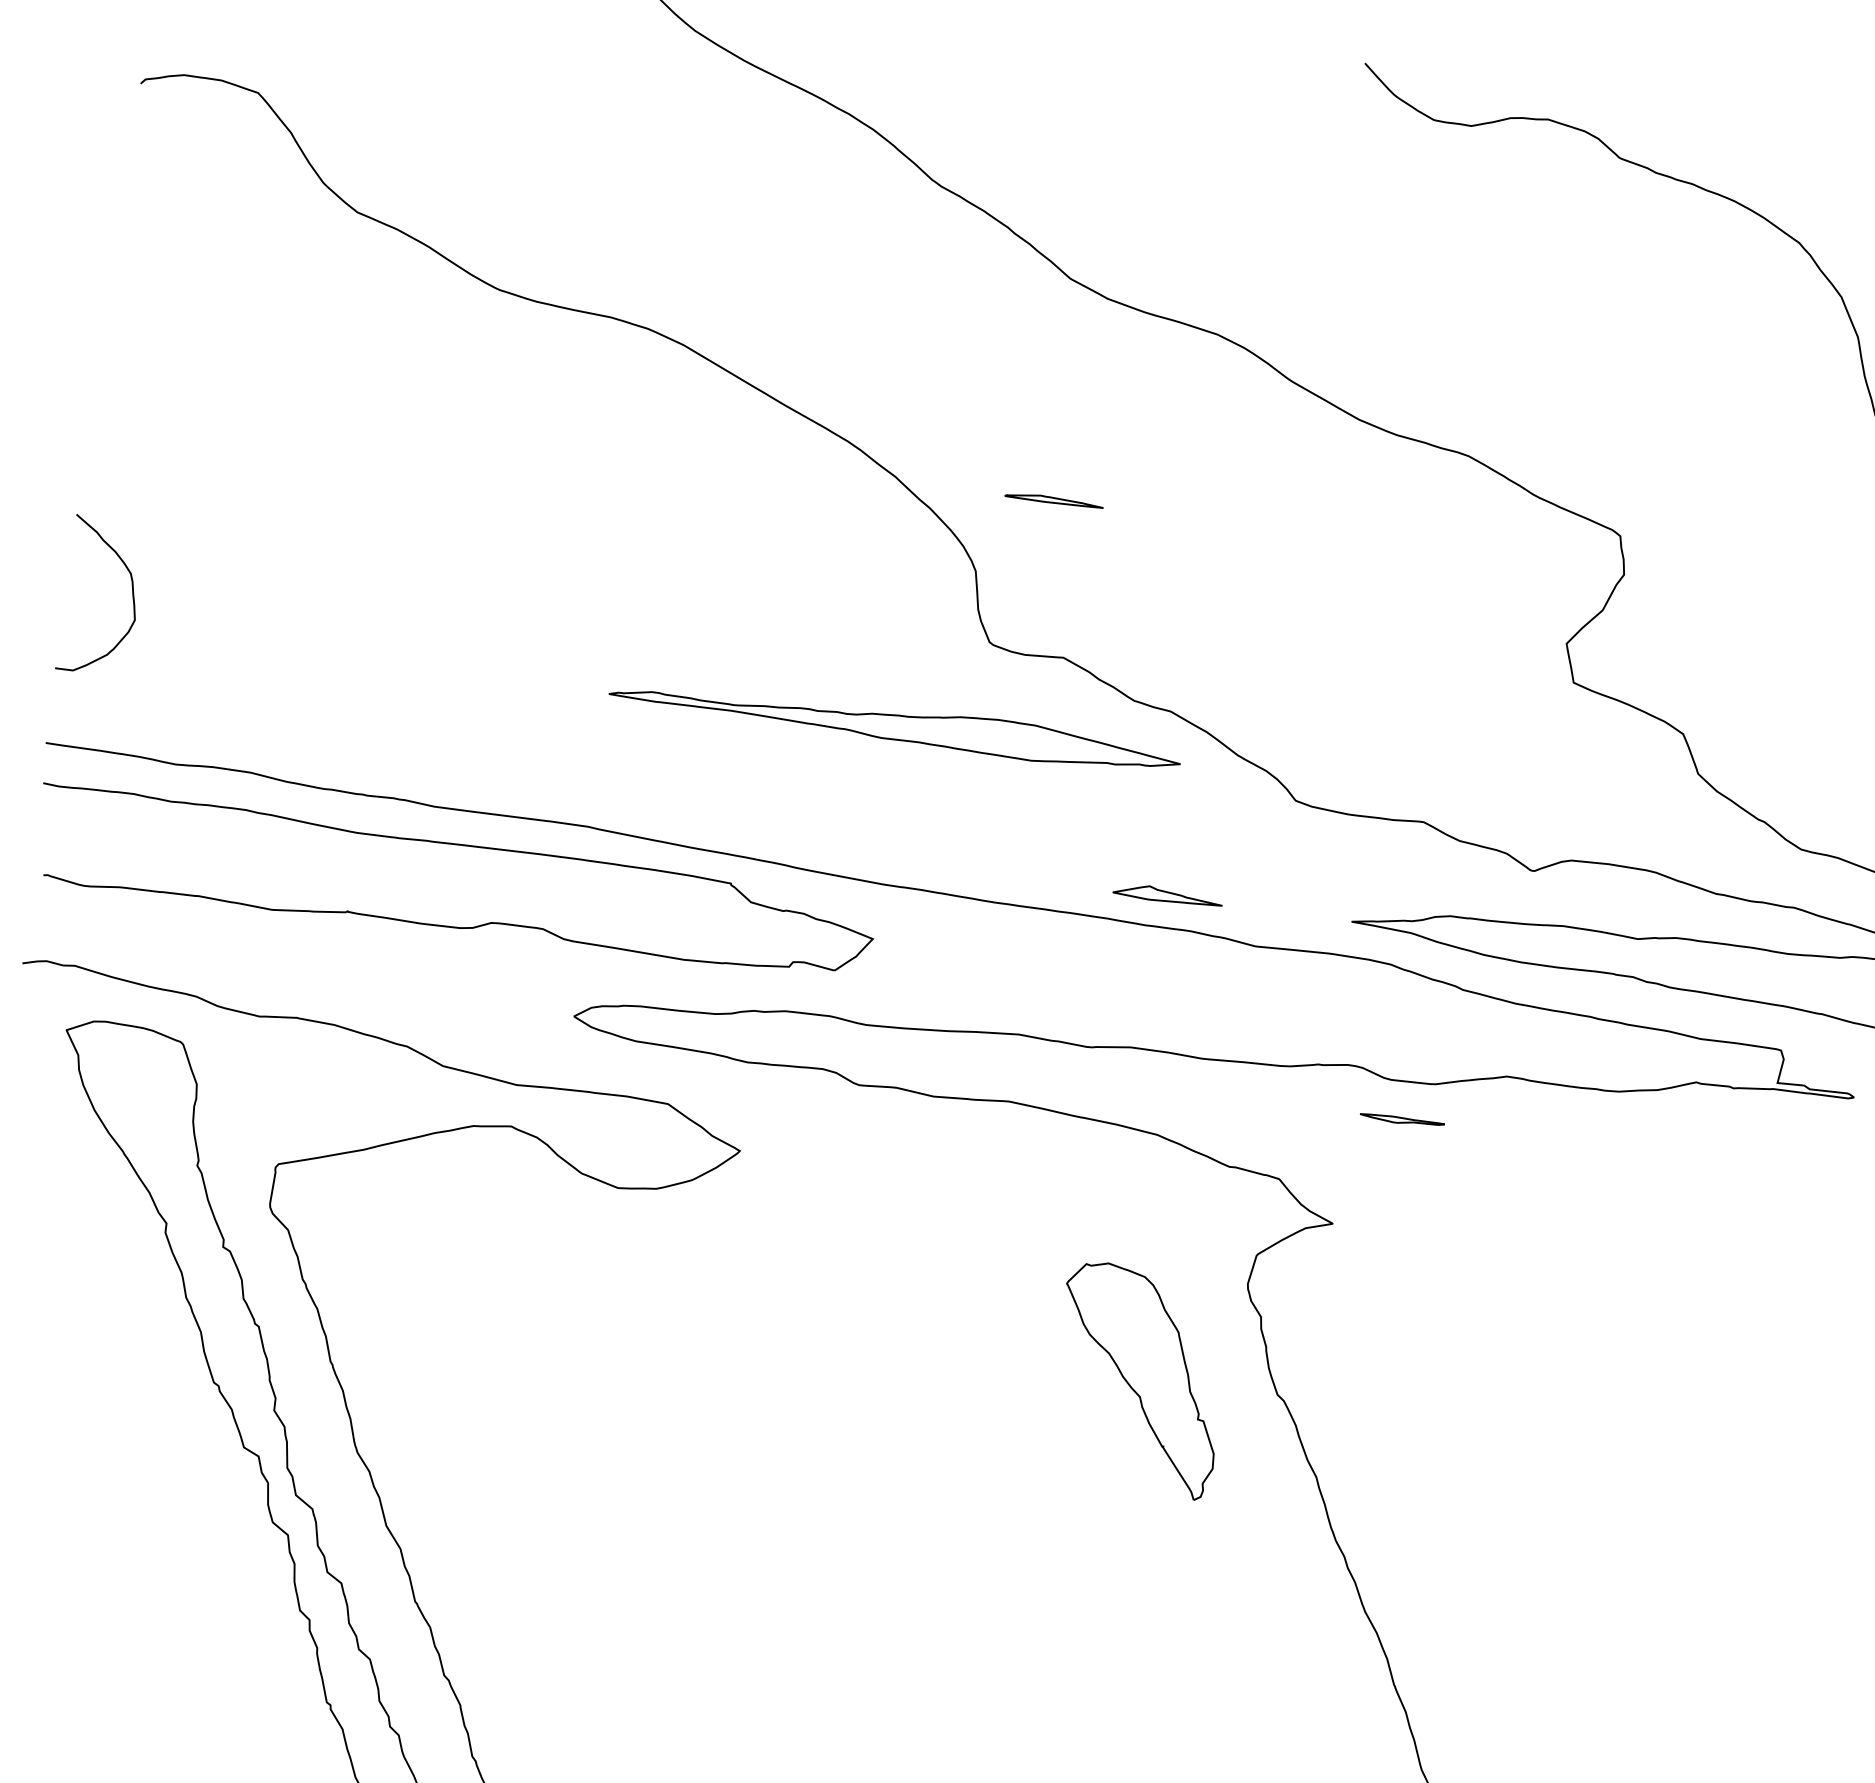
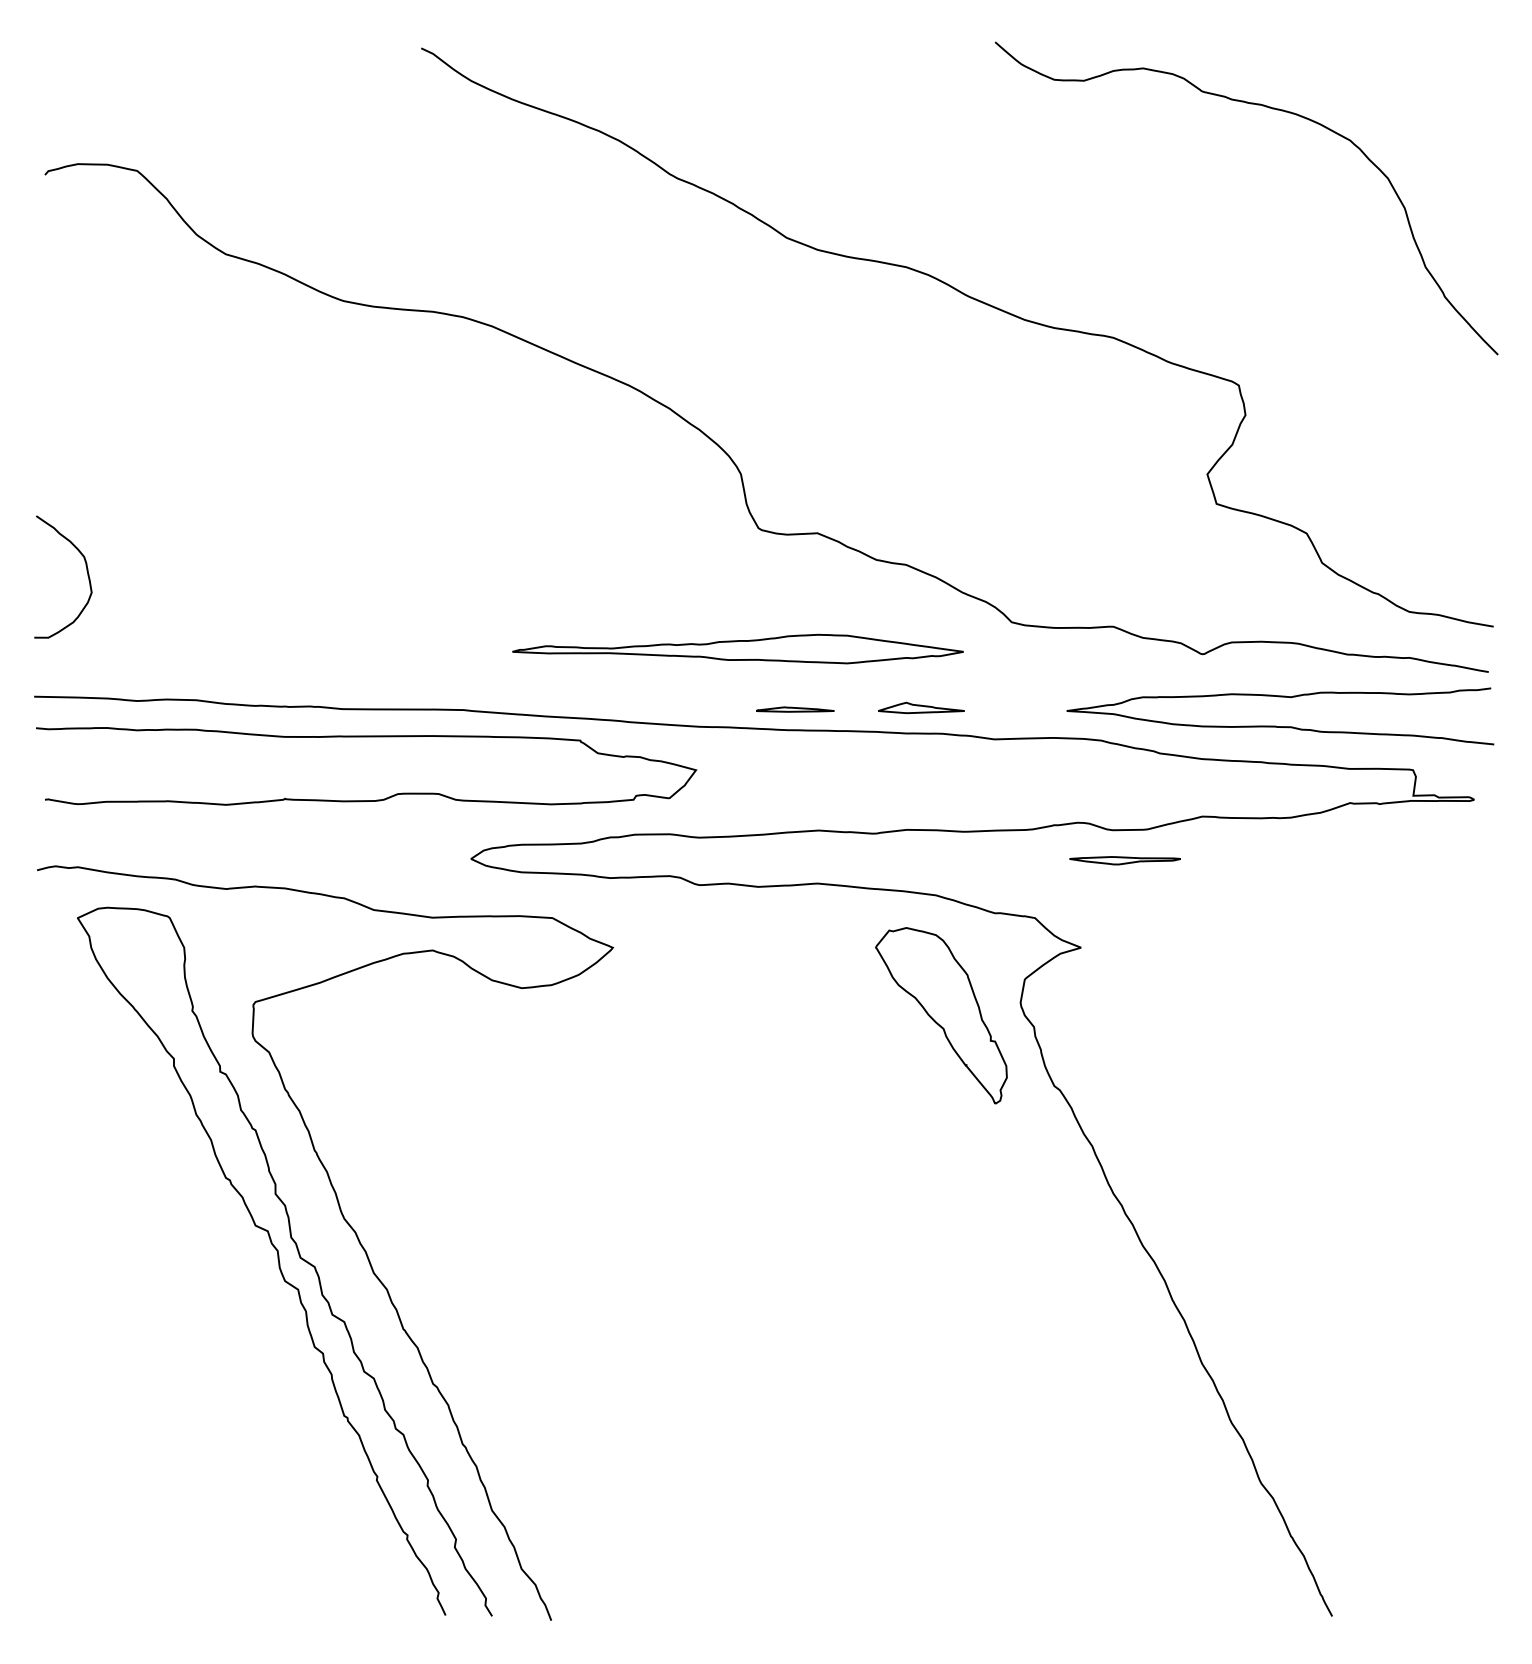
part: (1054, 500) -> (795, 709), moved
part: (894, 724) -> (737, 648), moved
part: (1401, 1120) -> (1124, 860), size x1.67
part: (1139, 1379) -> (941, 1015), moved

